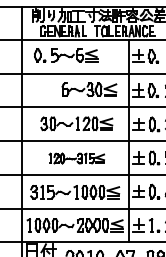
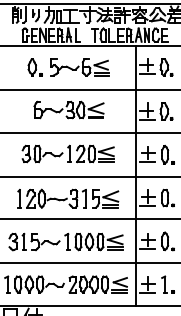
part: (66, 55) -> (69, 67), moved
part: (89, 89) -> (69, 109), moved
part: (76, 158) -> (67, 198), size x1.43

